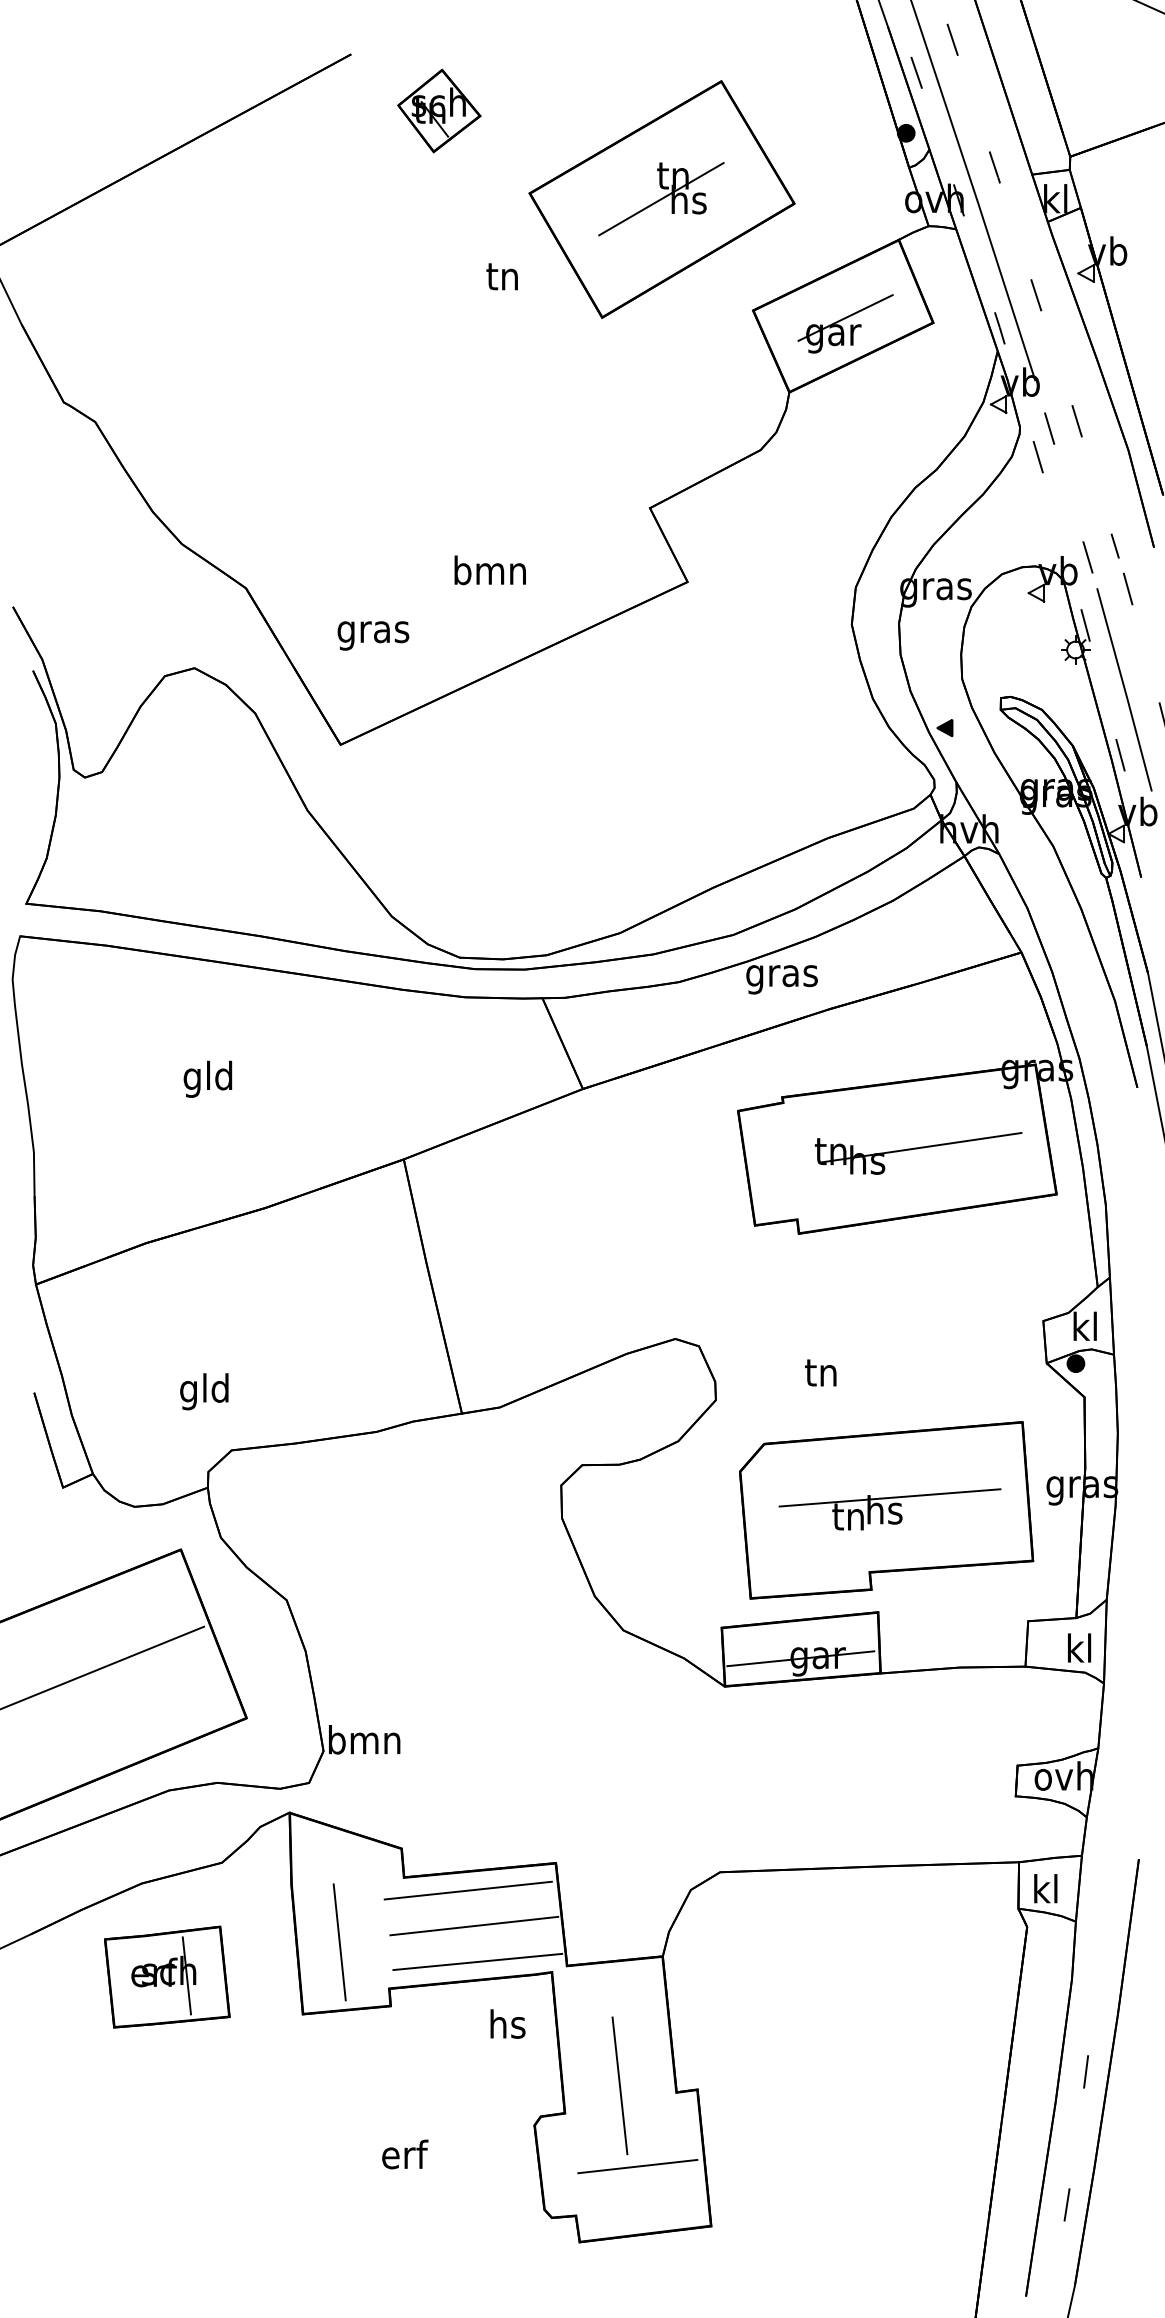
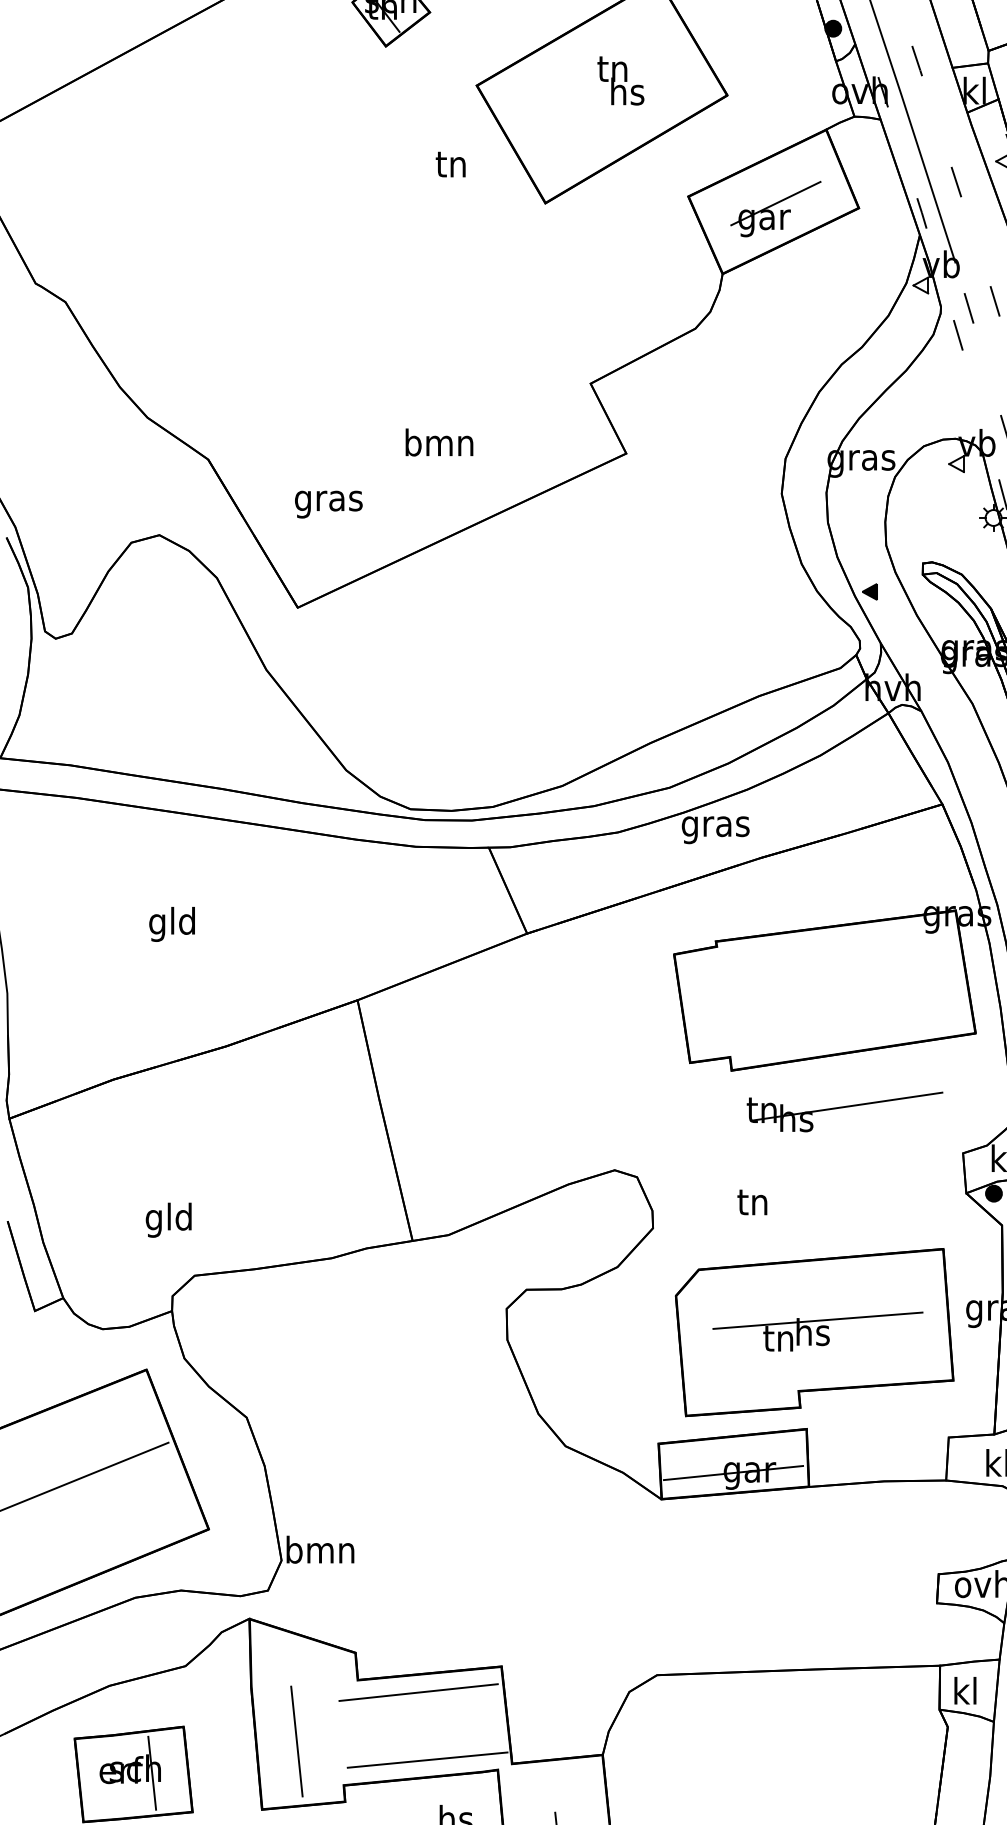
line: (661, 199) -> (601, 91), removed
part: (918, 1153) -> (844, 1112), moved
line: (474, 1925) -> (424, 1725), removed

